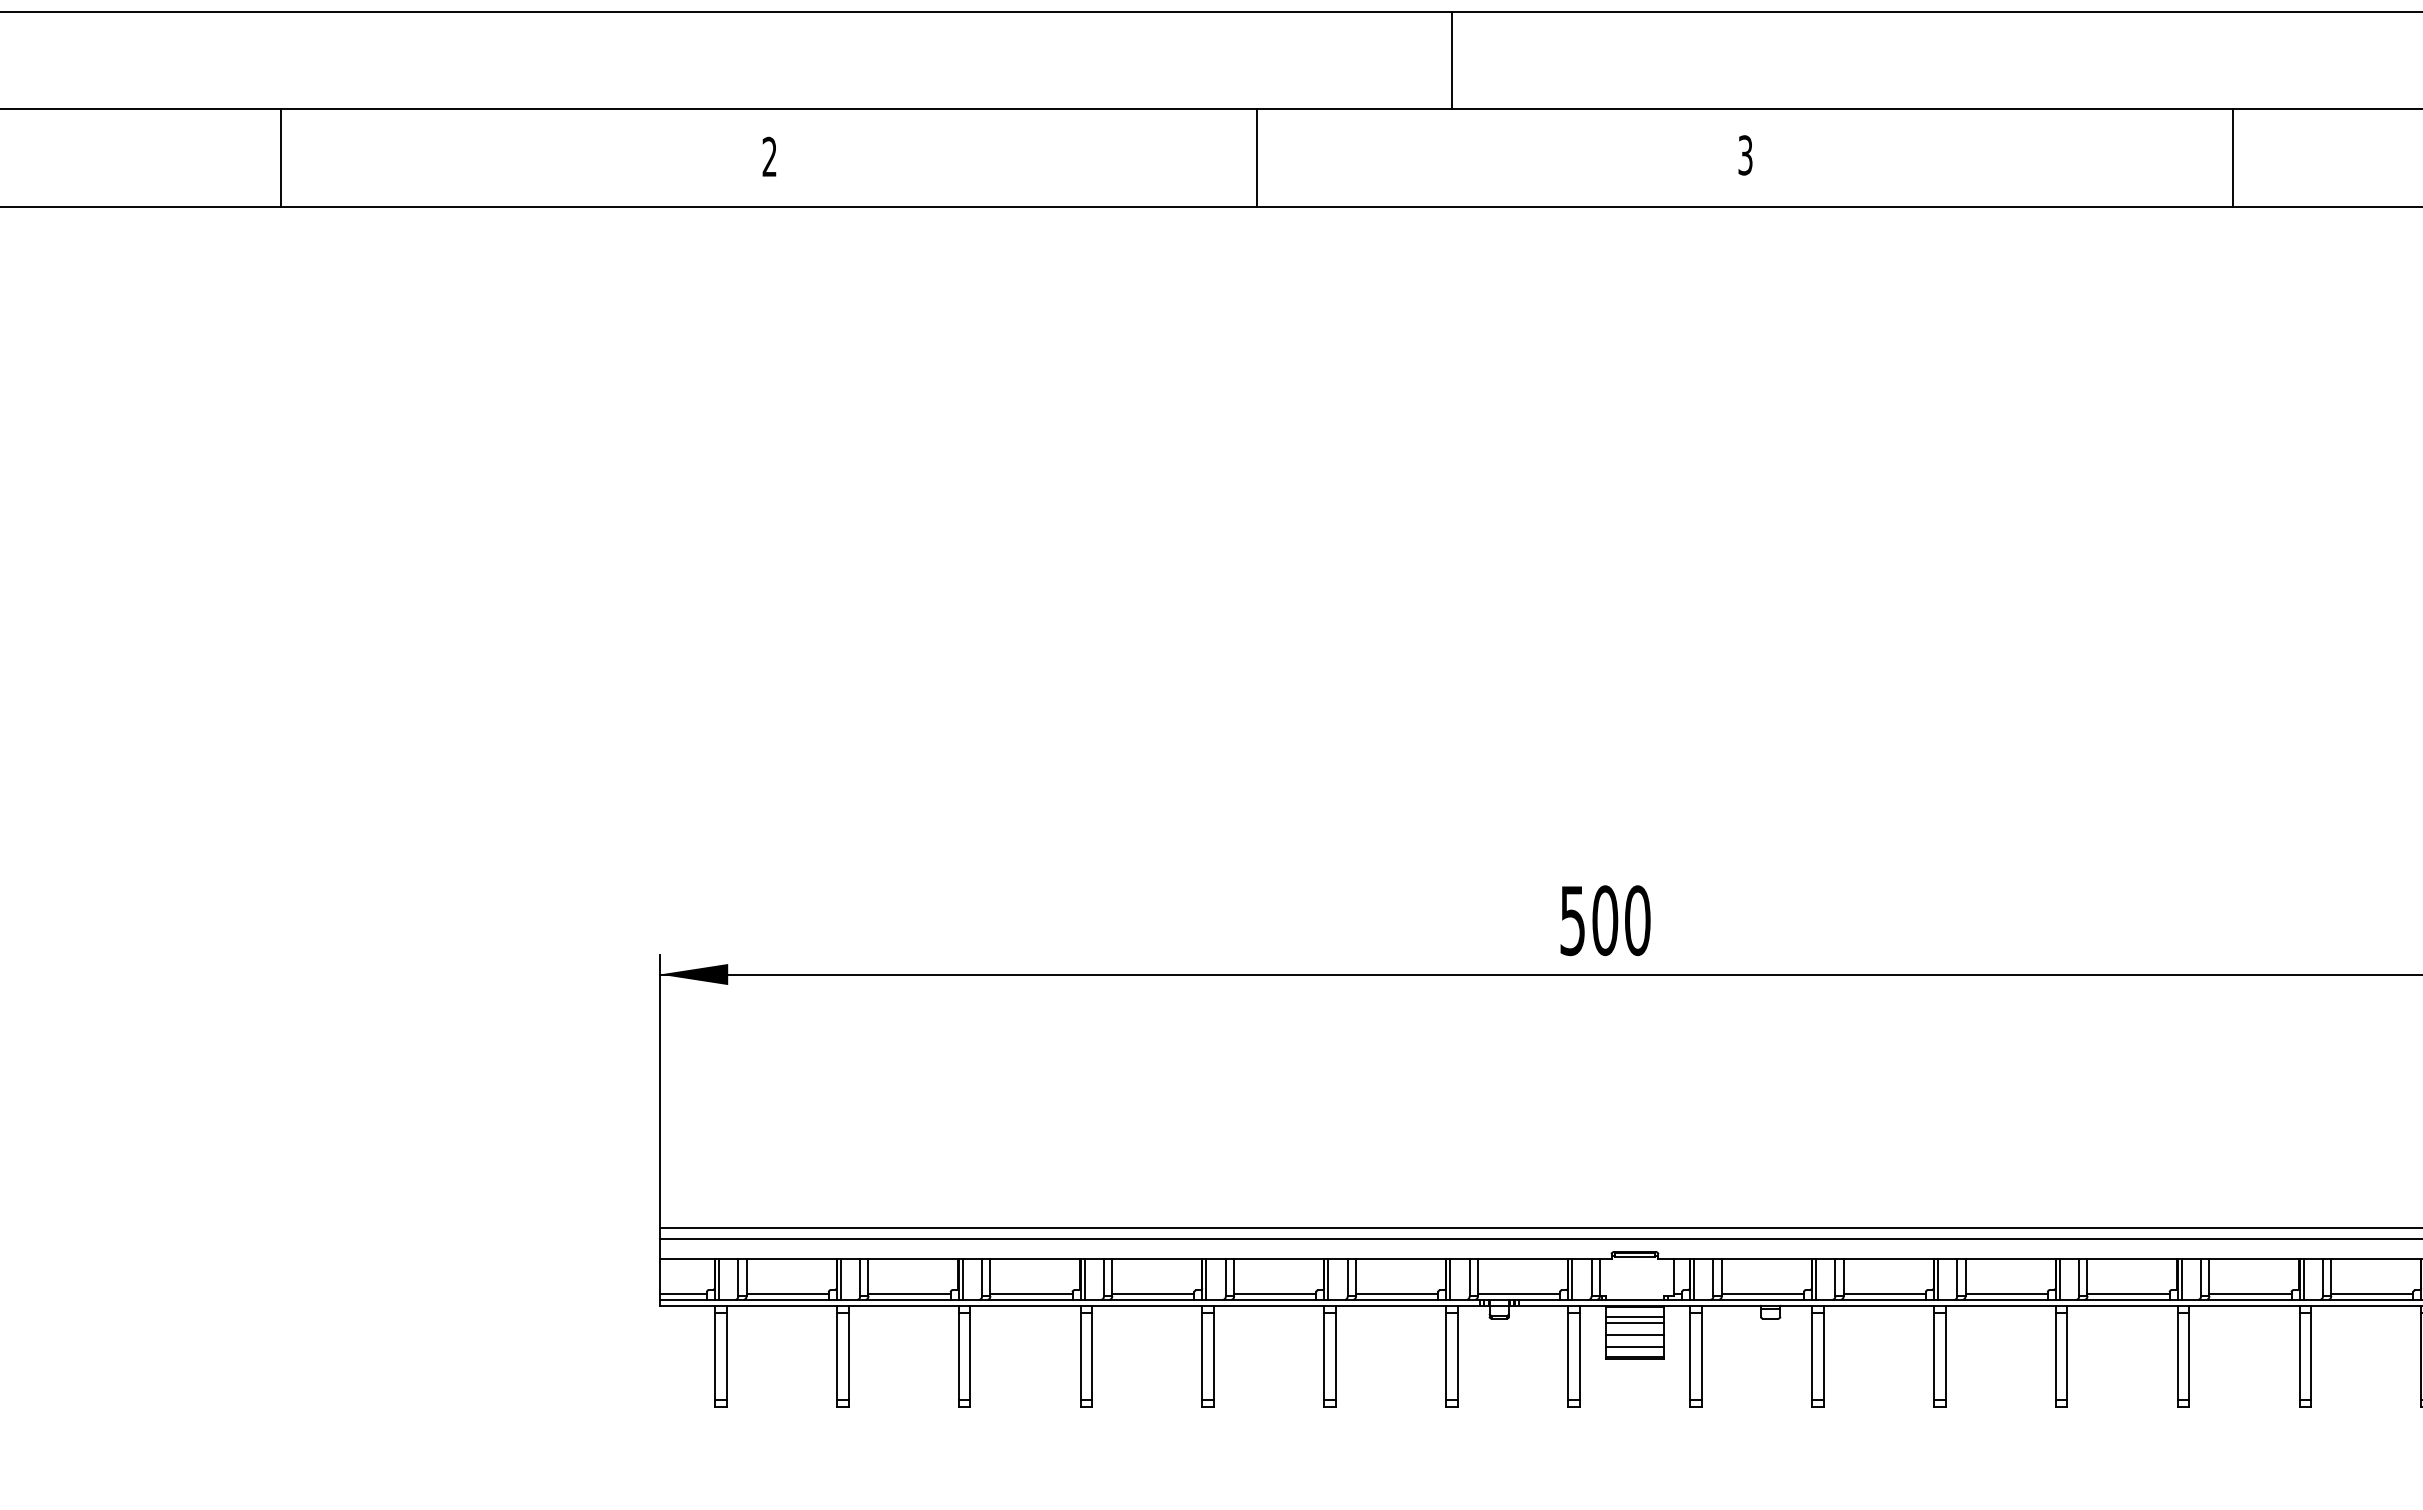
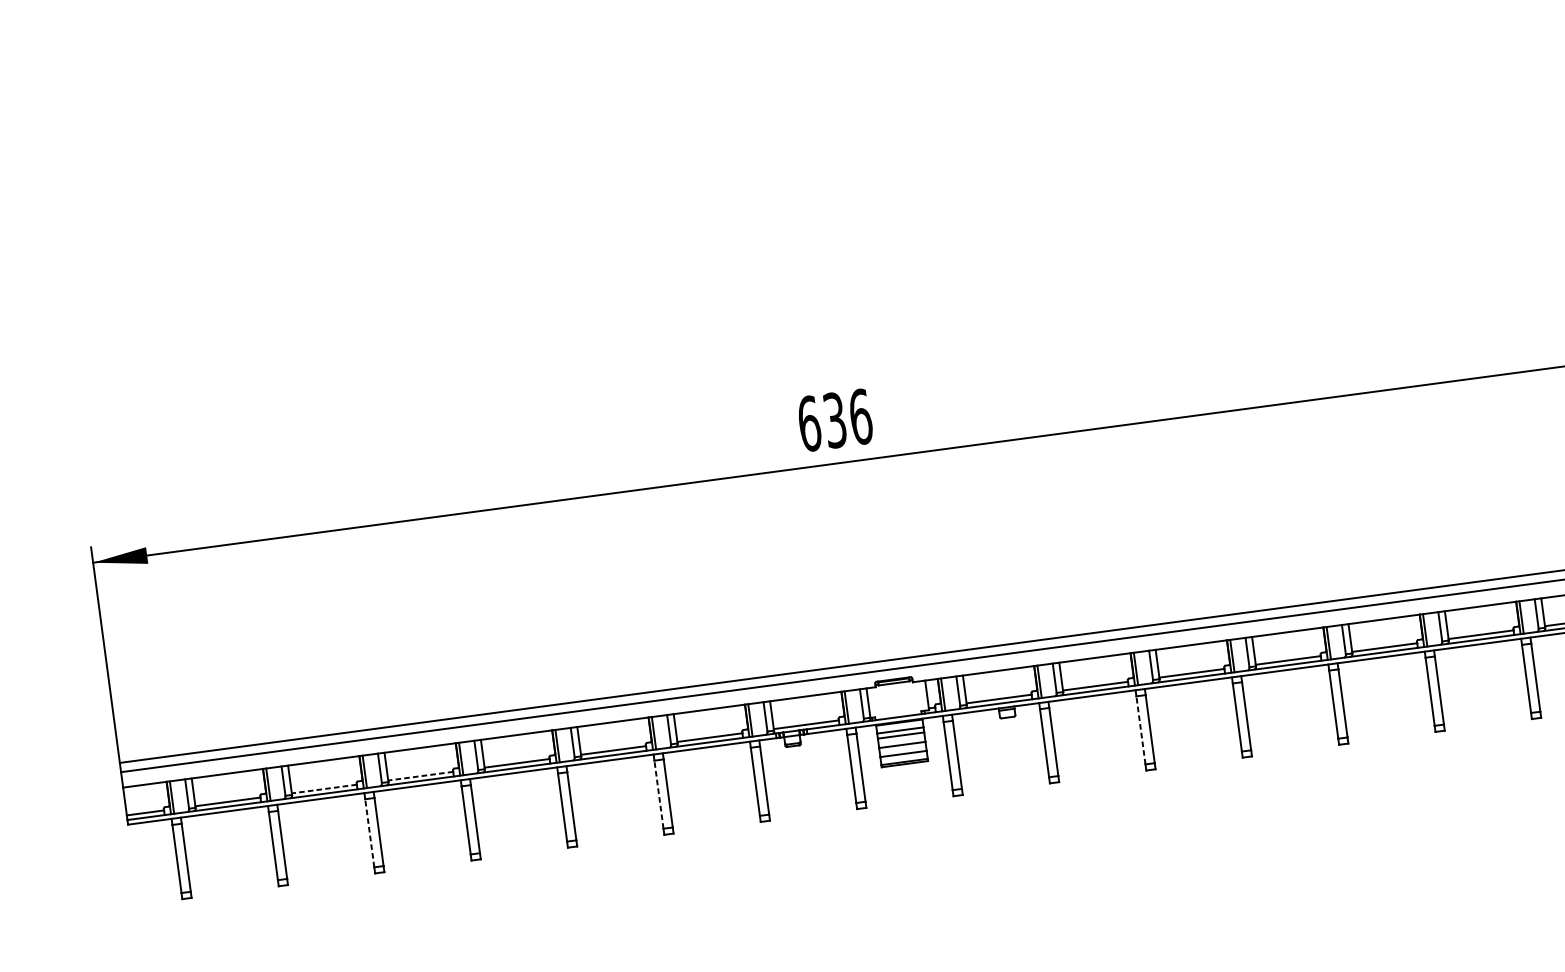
text: (1605, 920) -> (835, 420), 500 -> 636
line: (909, 1294) -> (324, 789), solid -> dashed
line: (1030, 1294) -> (420, 776), solid -> dashed
line: (958, 1356) -> (369, 833), solid -> dashed
line: (1324, 1356) -> (659, 794), solid -> dashed
line: (1933, 1356) -> (1140, 730), solid -> dashed

